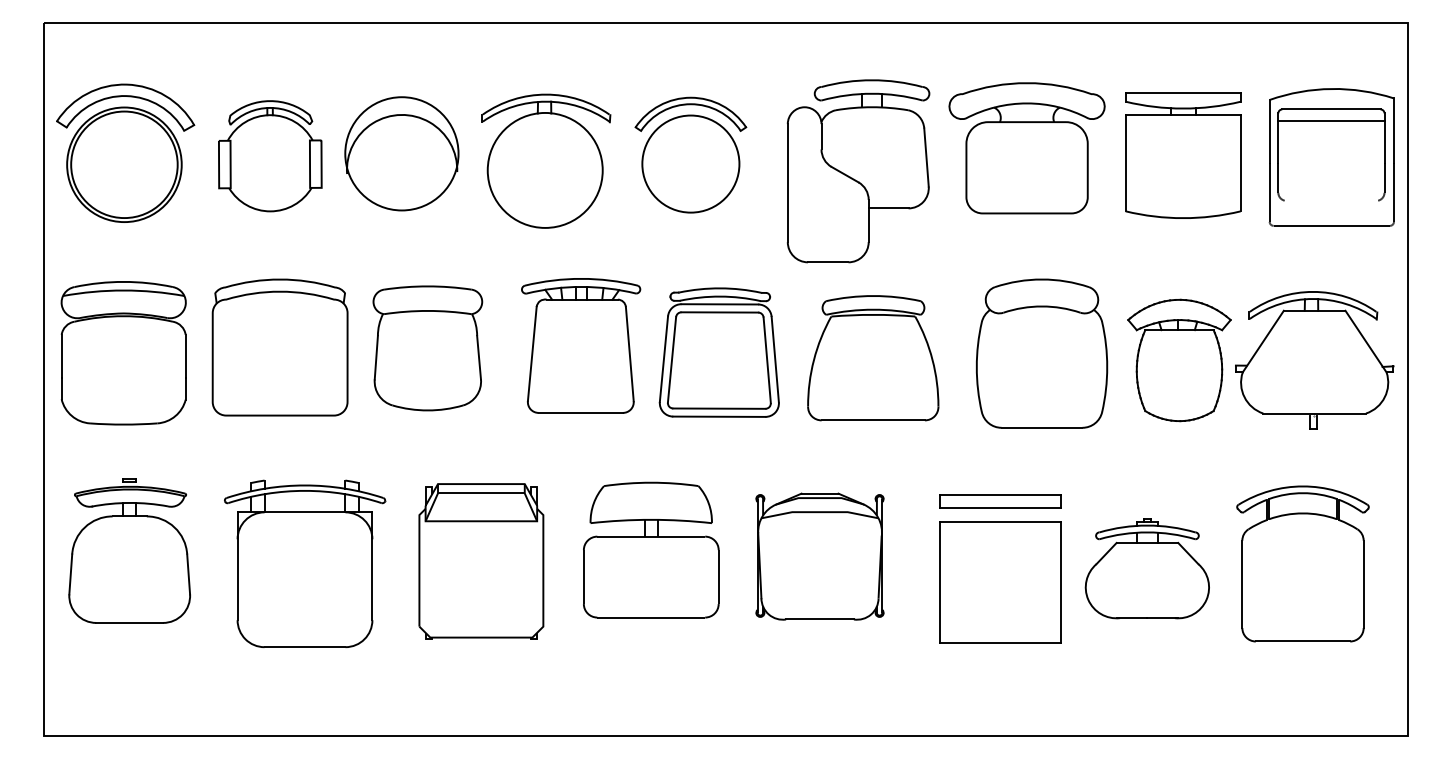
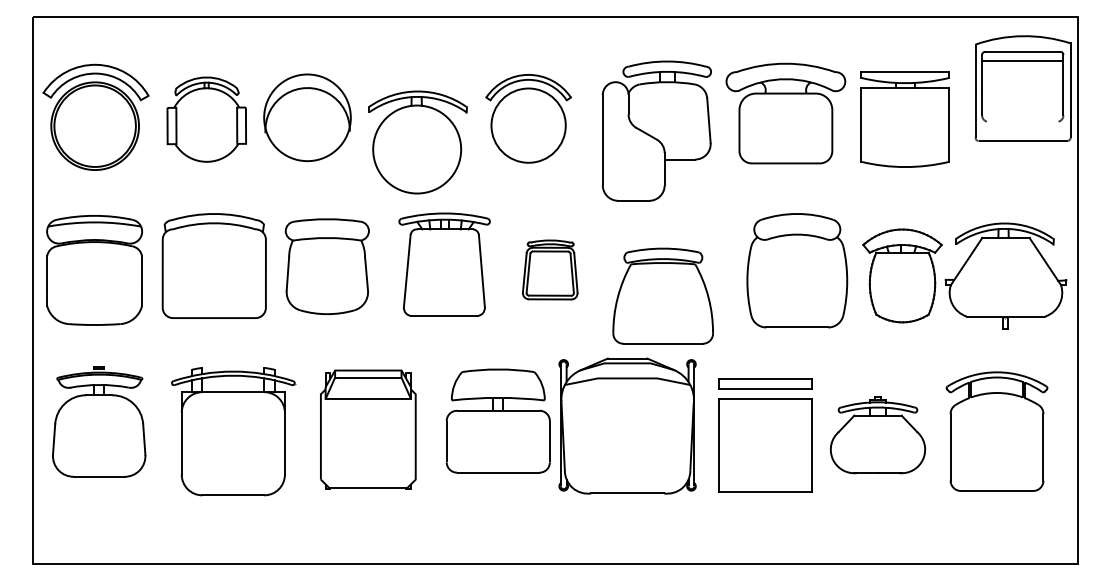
part: (1331, 157) -> (1022, 88), moved
part: (545, 161) -> (417, 142), moved
part: (718, 352) -> (549, 269), size x0.6
part: (872, 357) -> (662, 295), moved
part: (818, 555) -> (626, 425), size x1.4

